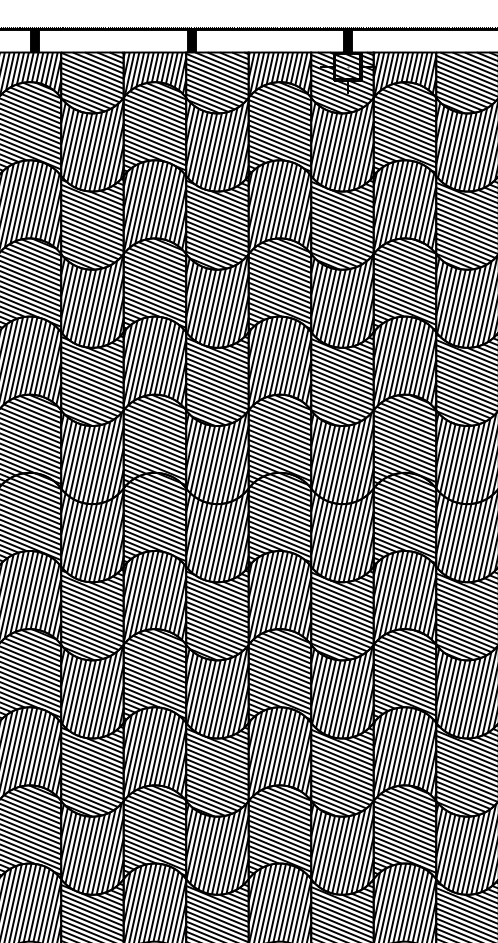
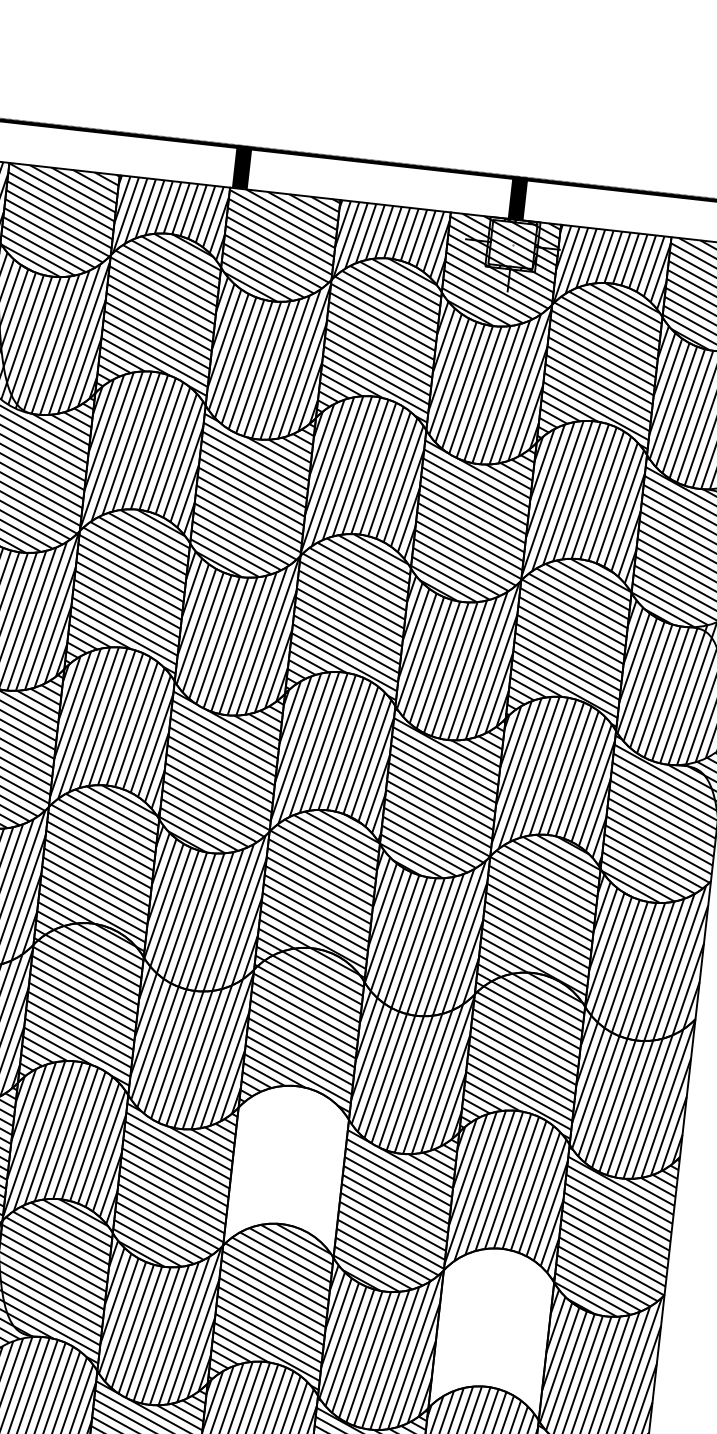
hatch: (279, 597) -> (286, 1168), removed
hatch: (404, 674) -> (492, 1328), removed

